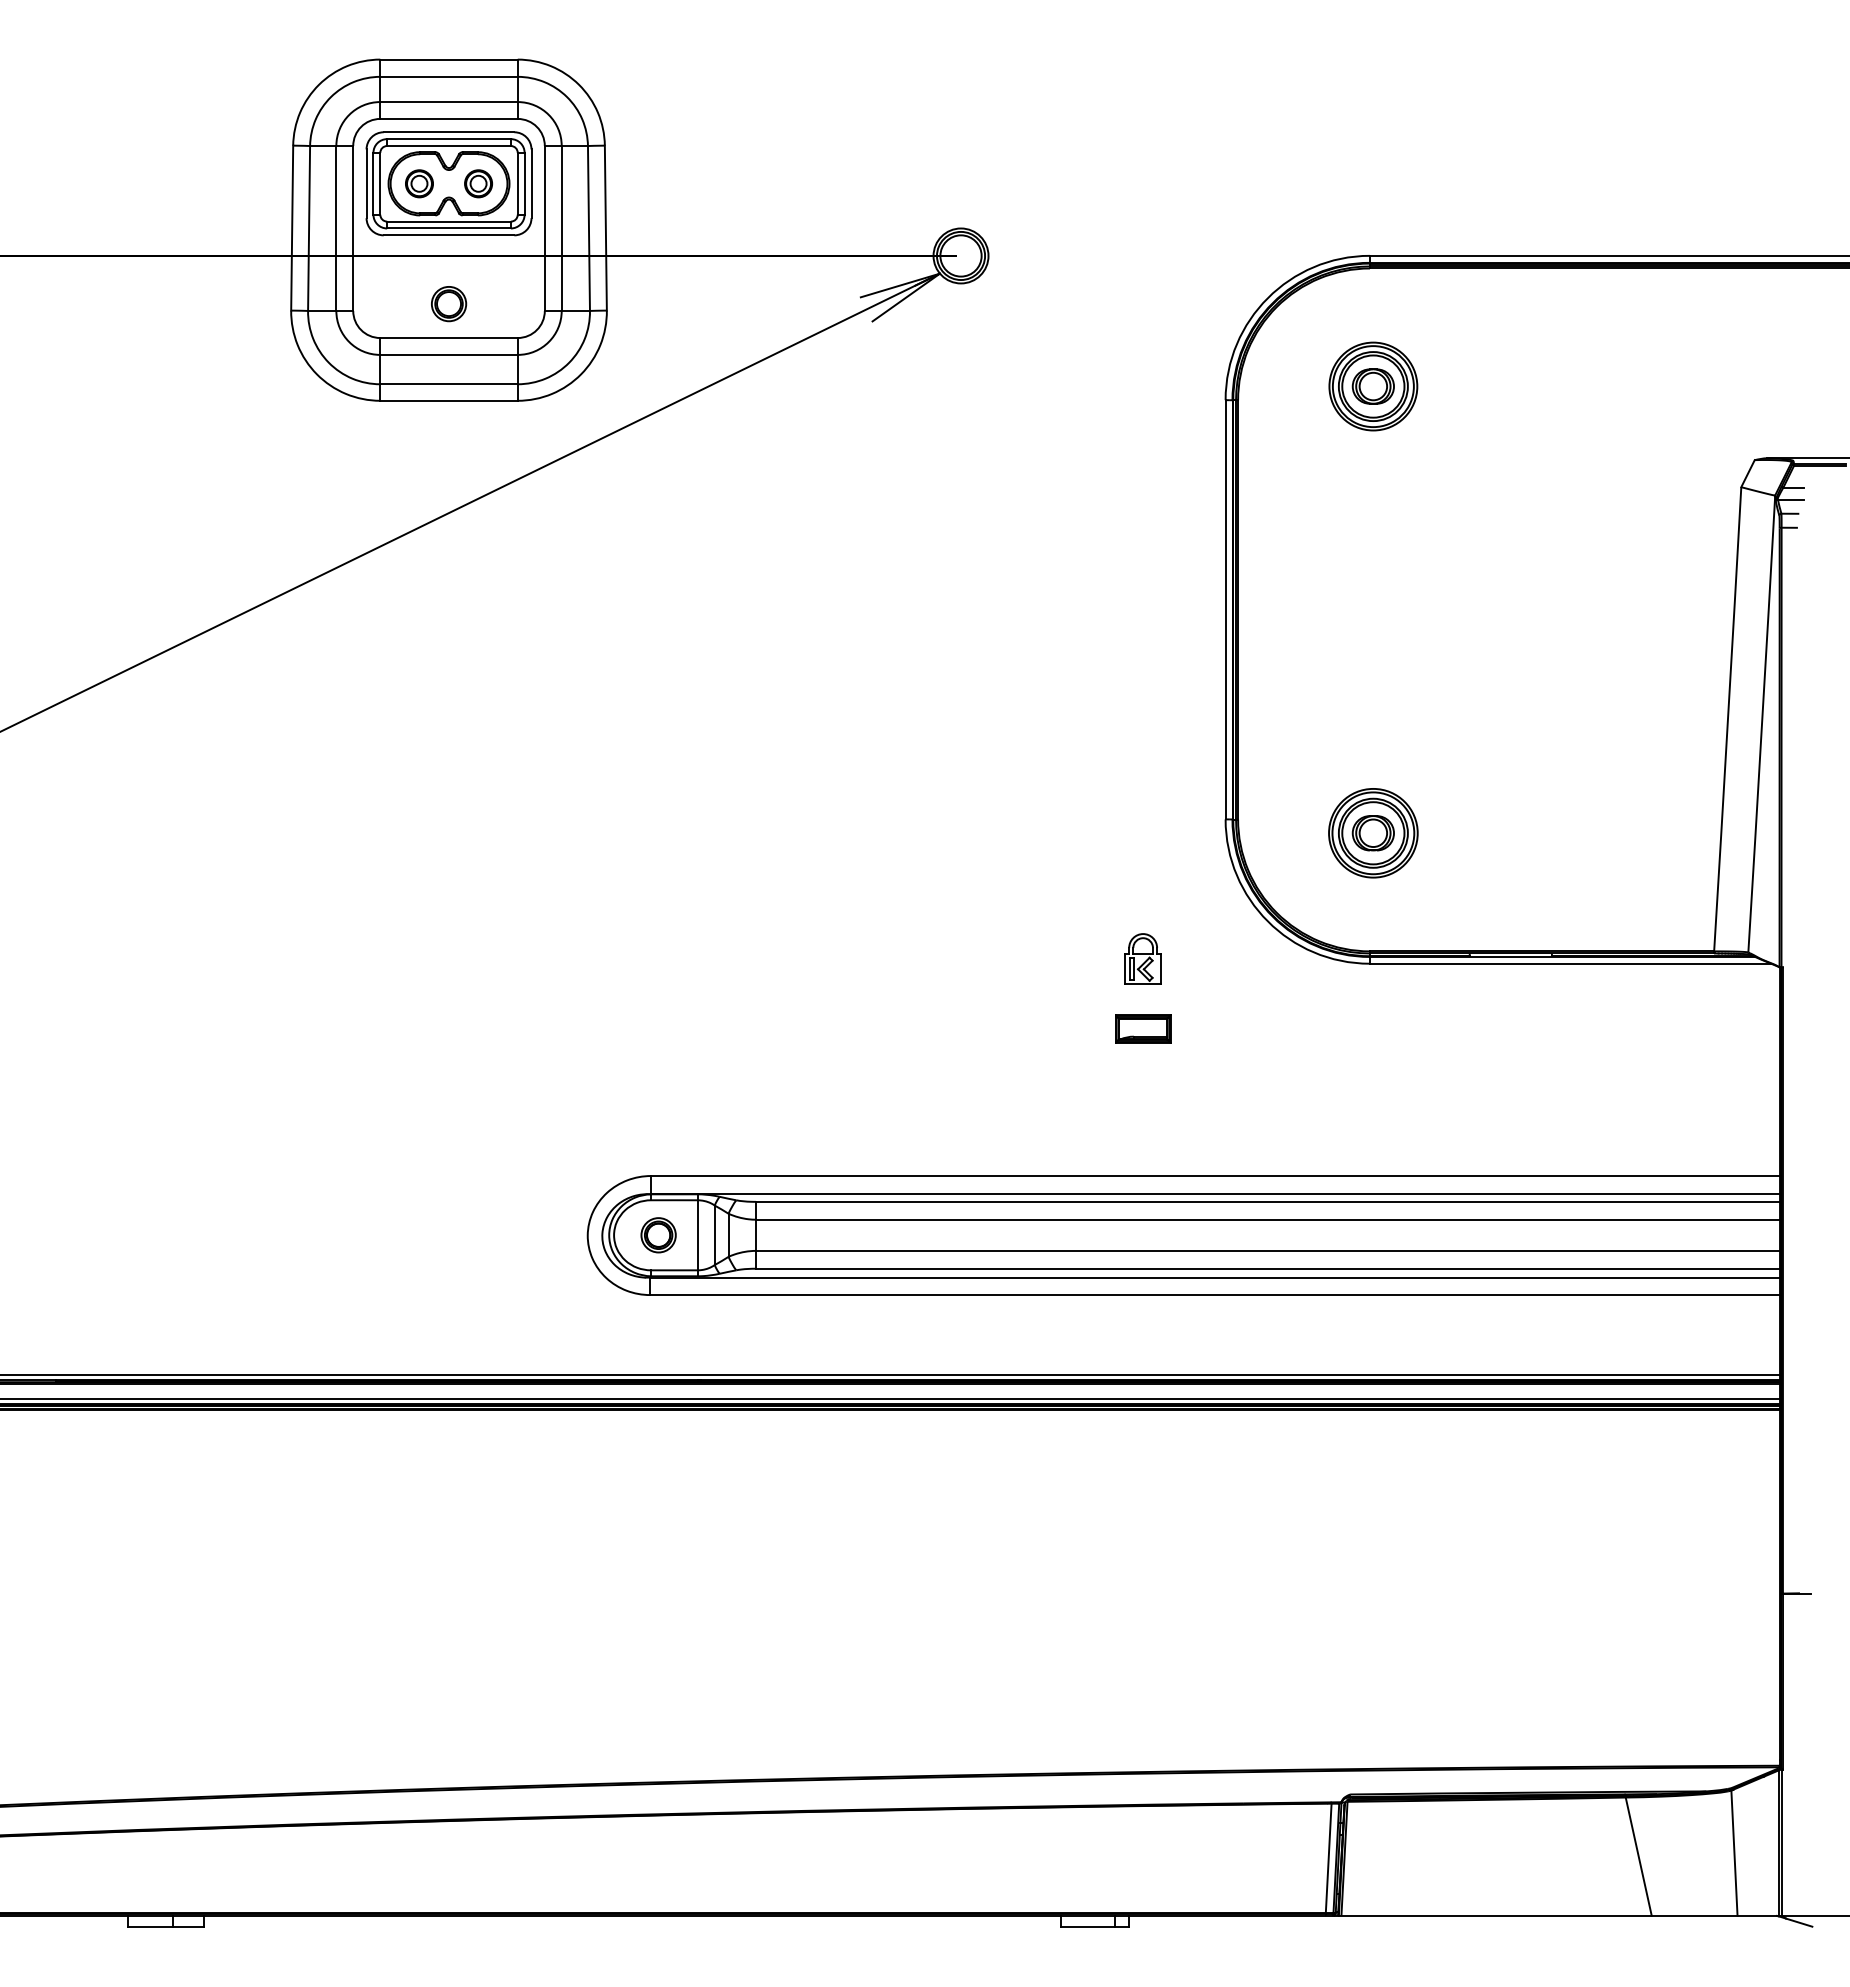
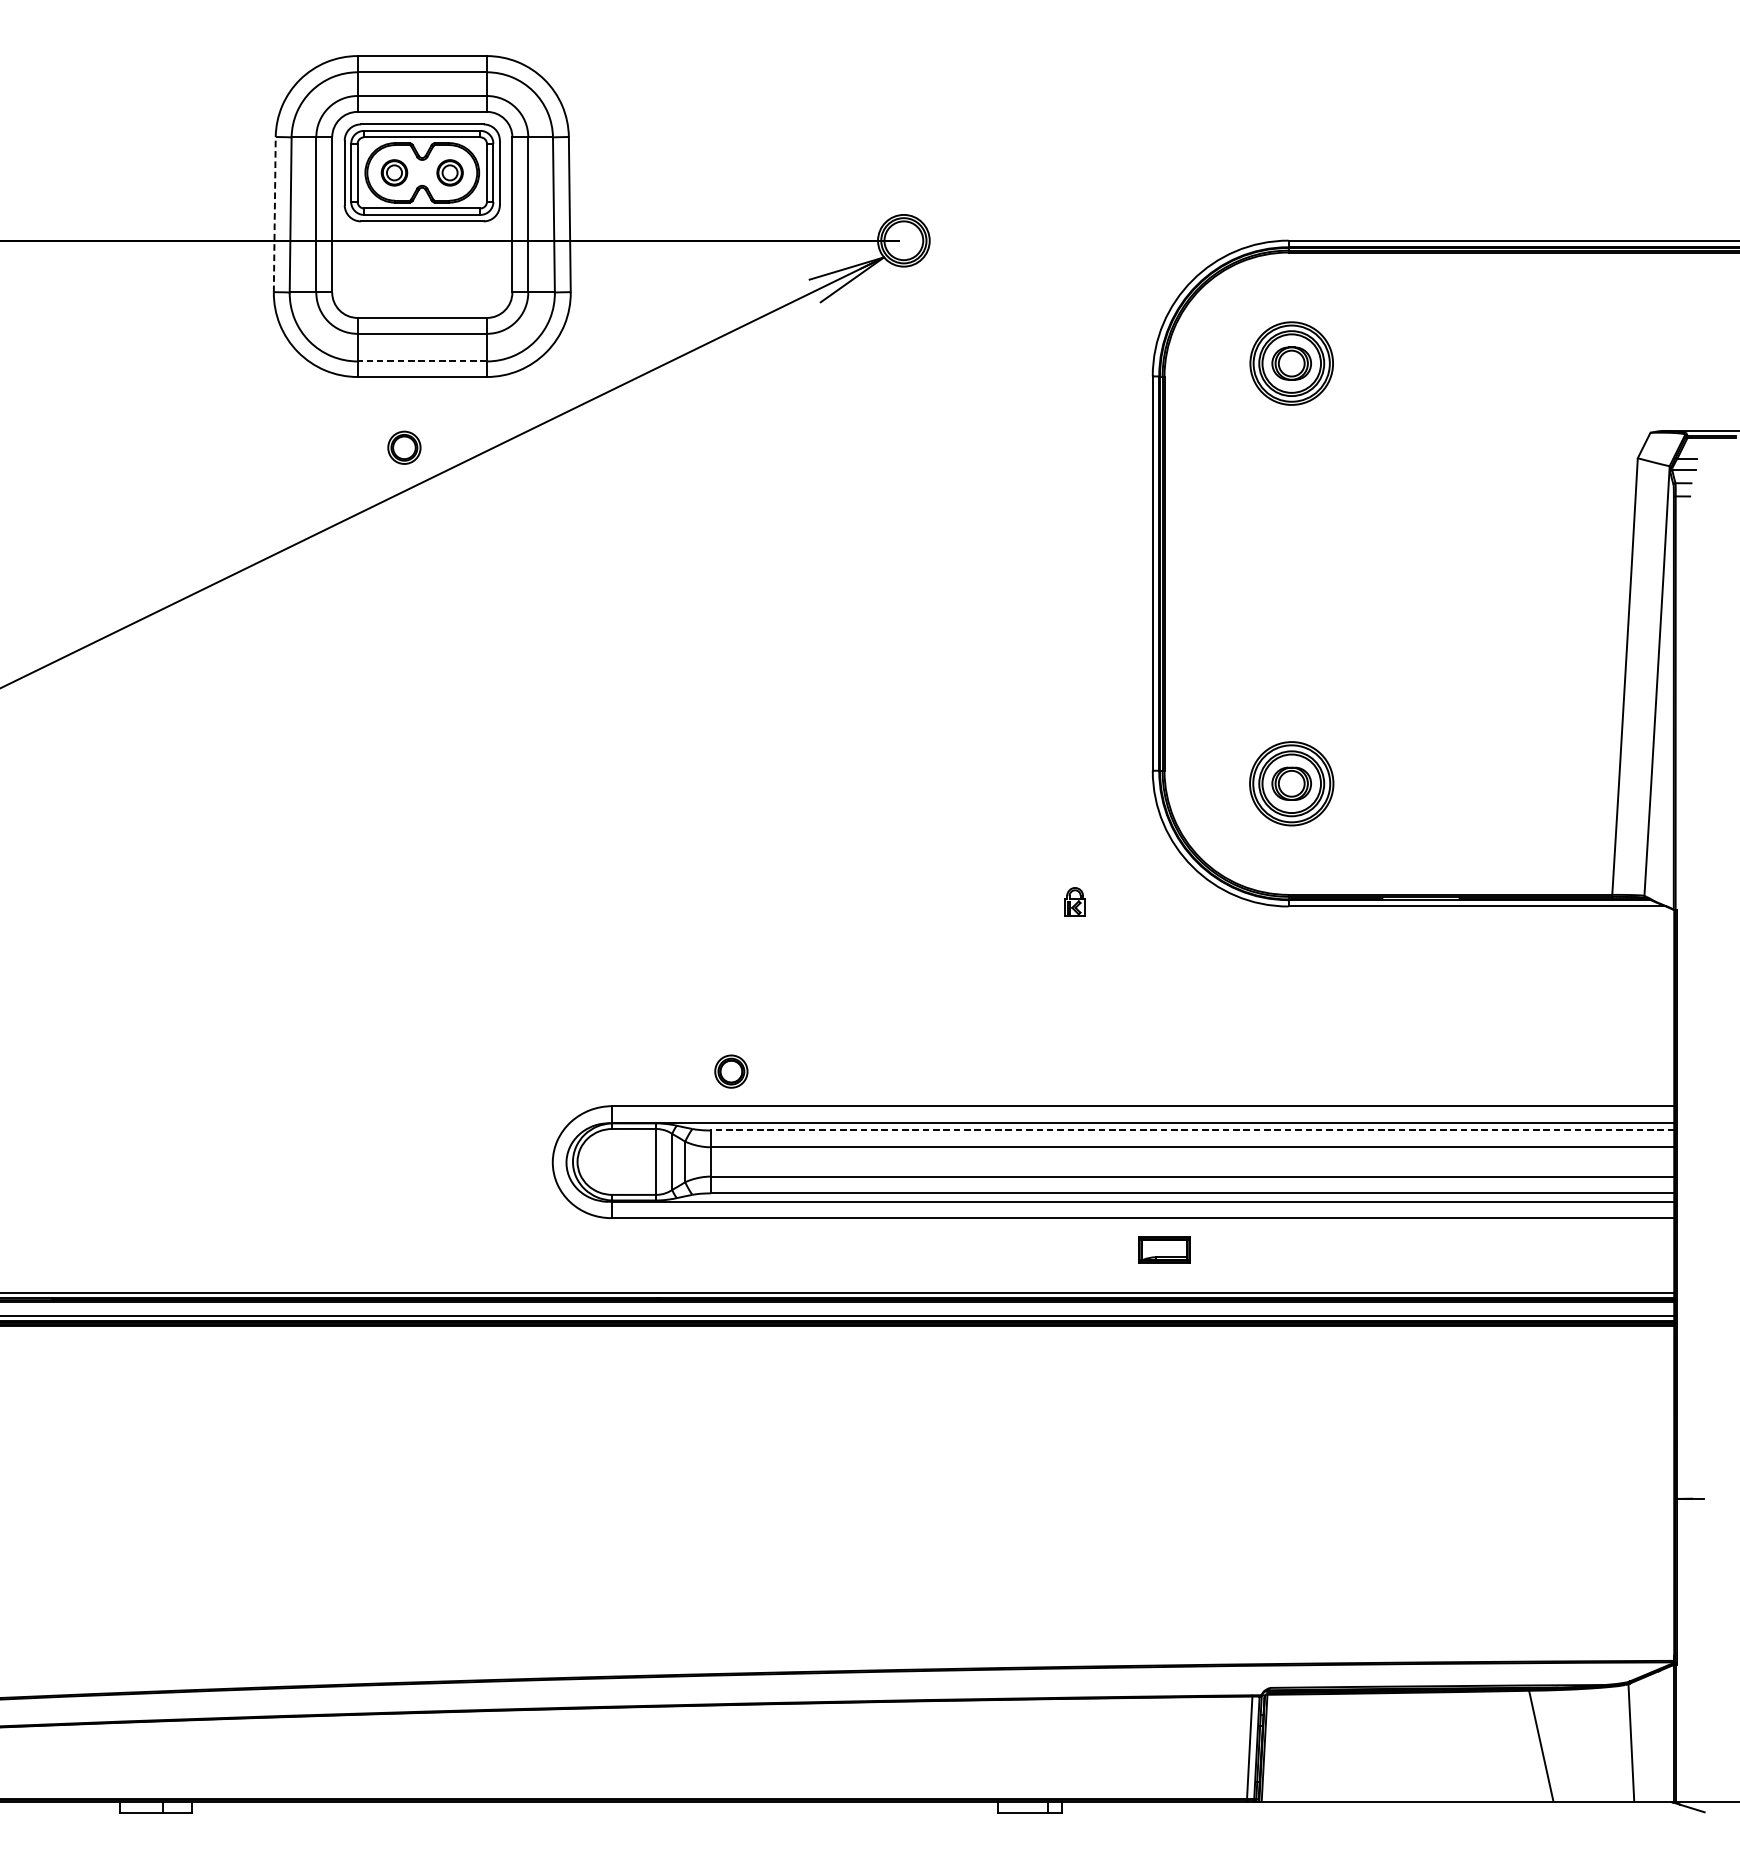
line: (292, 227) -> (275, 214), solid -> dashed
part: (449, 304) -> (404, 448), moved
line: (449, 384) -> (422, 361), solid -> dashed
part: (1142, 958) -> (1074, 901), size x0.6
part: (1143, 1028) -> (1164, 1249), moved
line: (1267, 1201) -> (1192, 1130), solid -> dashed
part: (658, 1235) -> (731, 1071), moved

